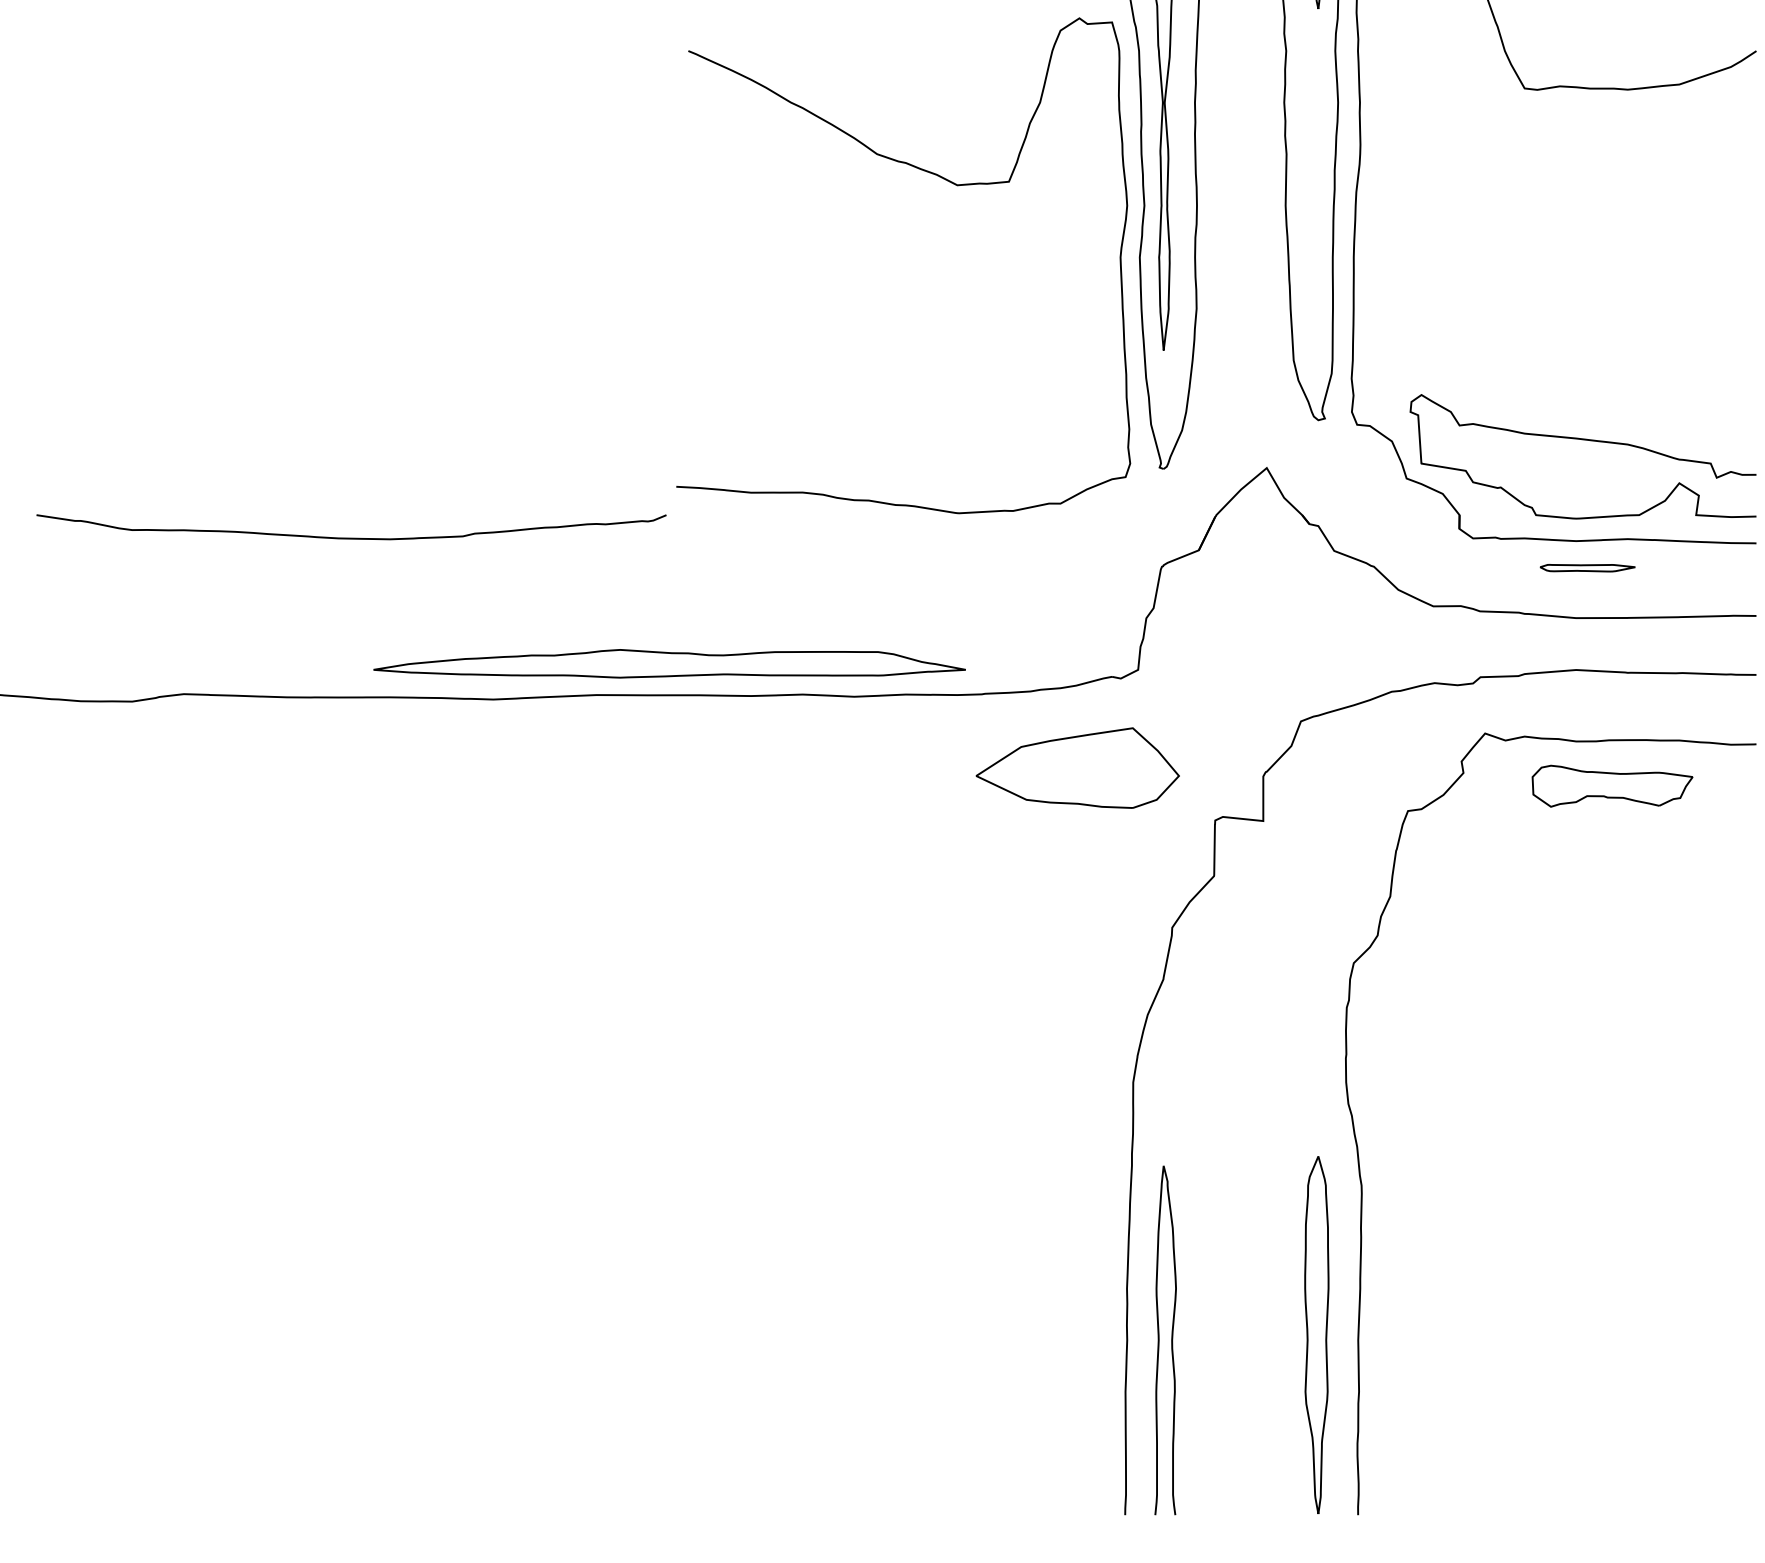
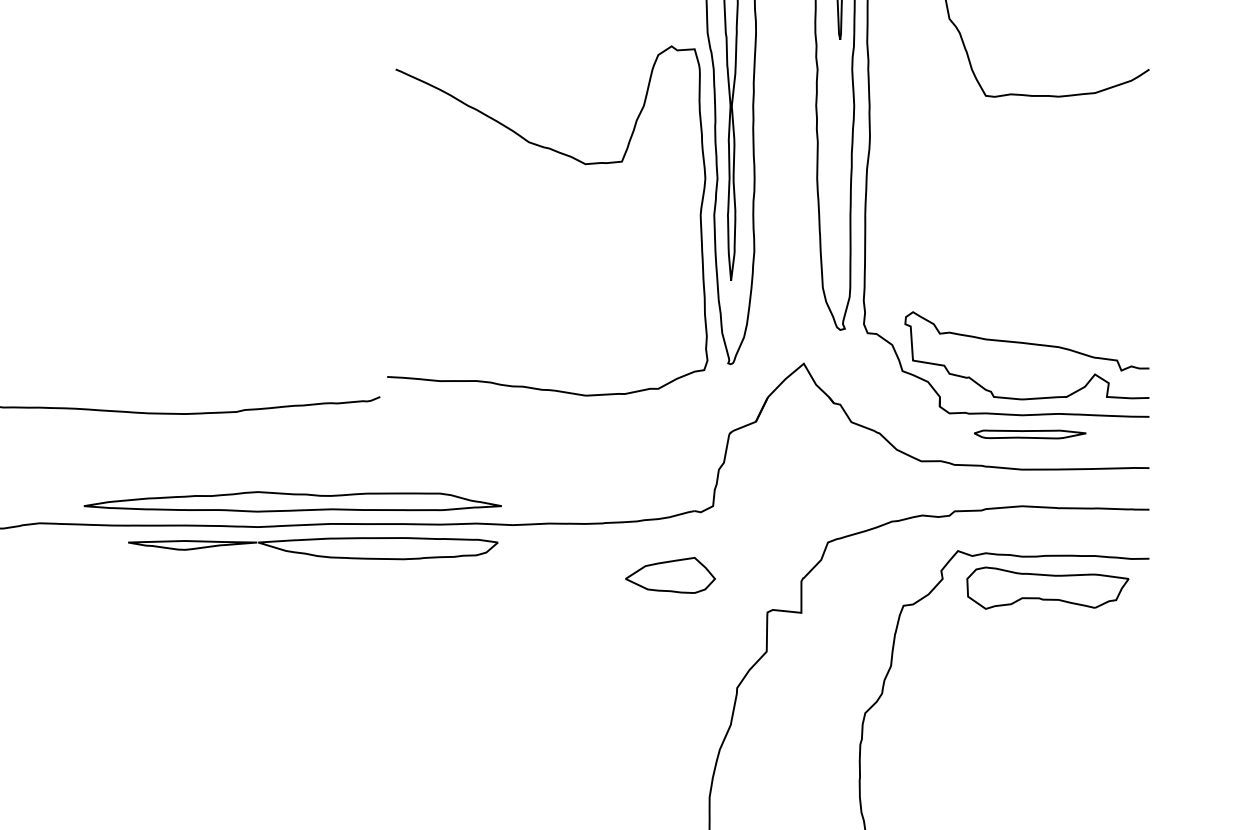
part: (1587, 567) -> (1030, 433), size x1.67
part: (669, 663) -> (292, 501), moved
part: (571, 729) -> (313, 548), added
part: (1077, 767) -> (670, 575), size x0.62
part: (1612, 786) -> (1047, 588), size x1.43

